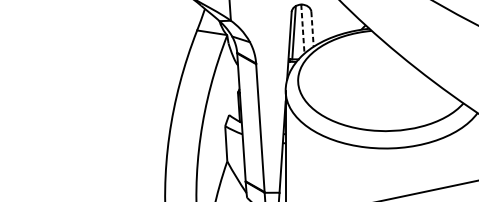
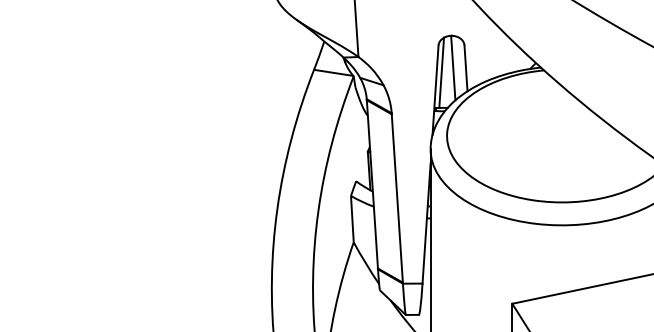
line: (303, 29) -> (453, 68), dashed -> solid
line: (312, 29) -> (466, 68), dashed -> solid

